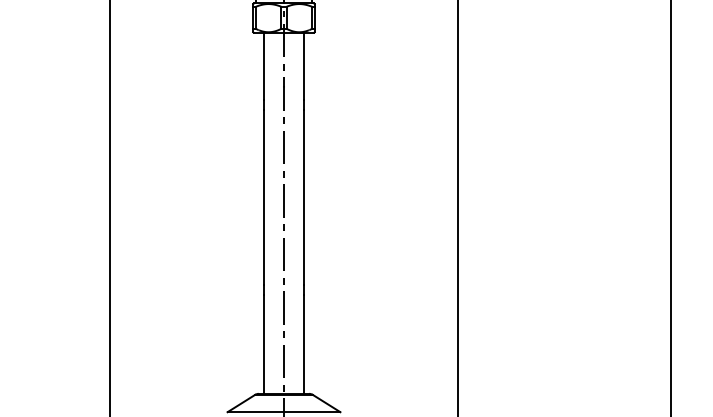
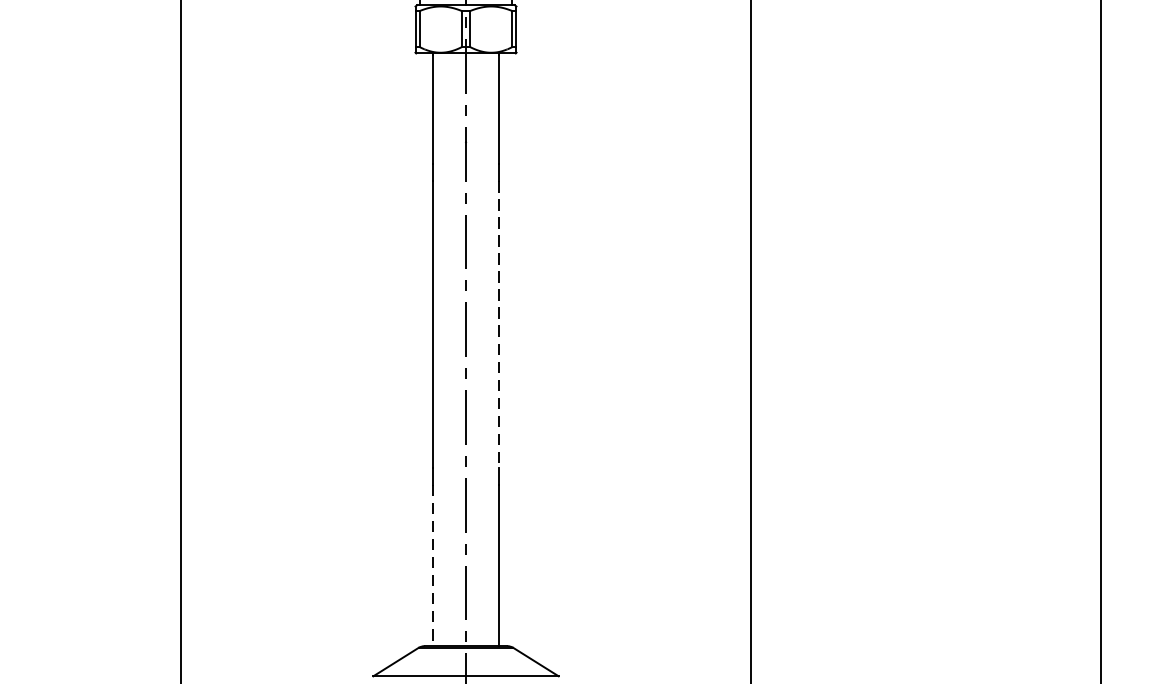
line: (304, 198) -> (499, 325), solid -> dashed
line: (263, 345) -> (432, 566), solid -> dashed

